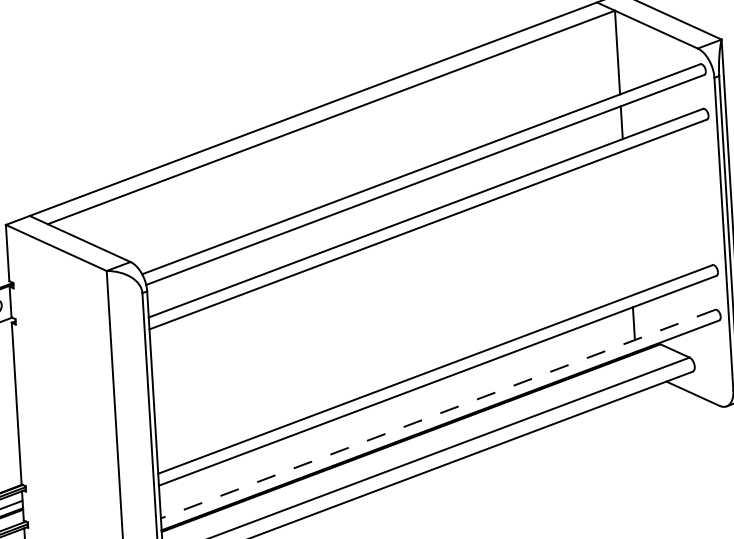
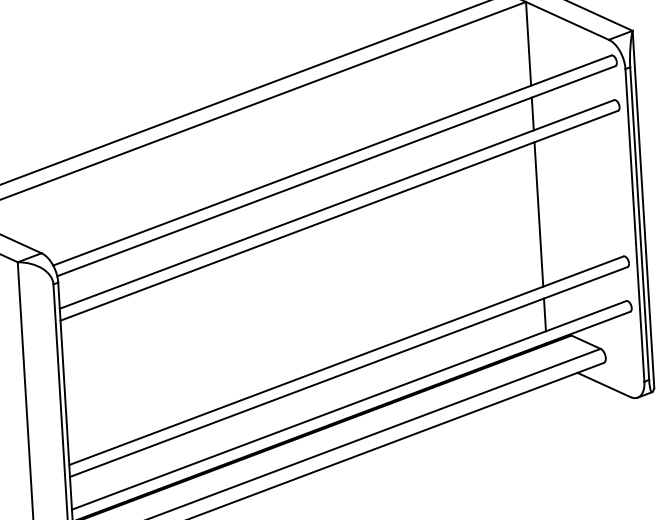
line: (627, 223) -> (538, 214), added
line: (437, 414) -> (348, 405), dashed -> solid

